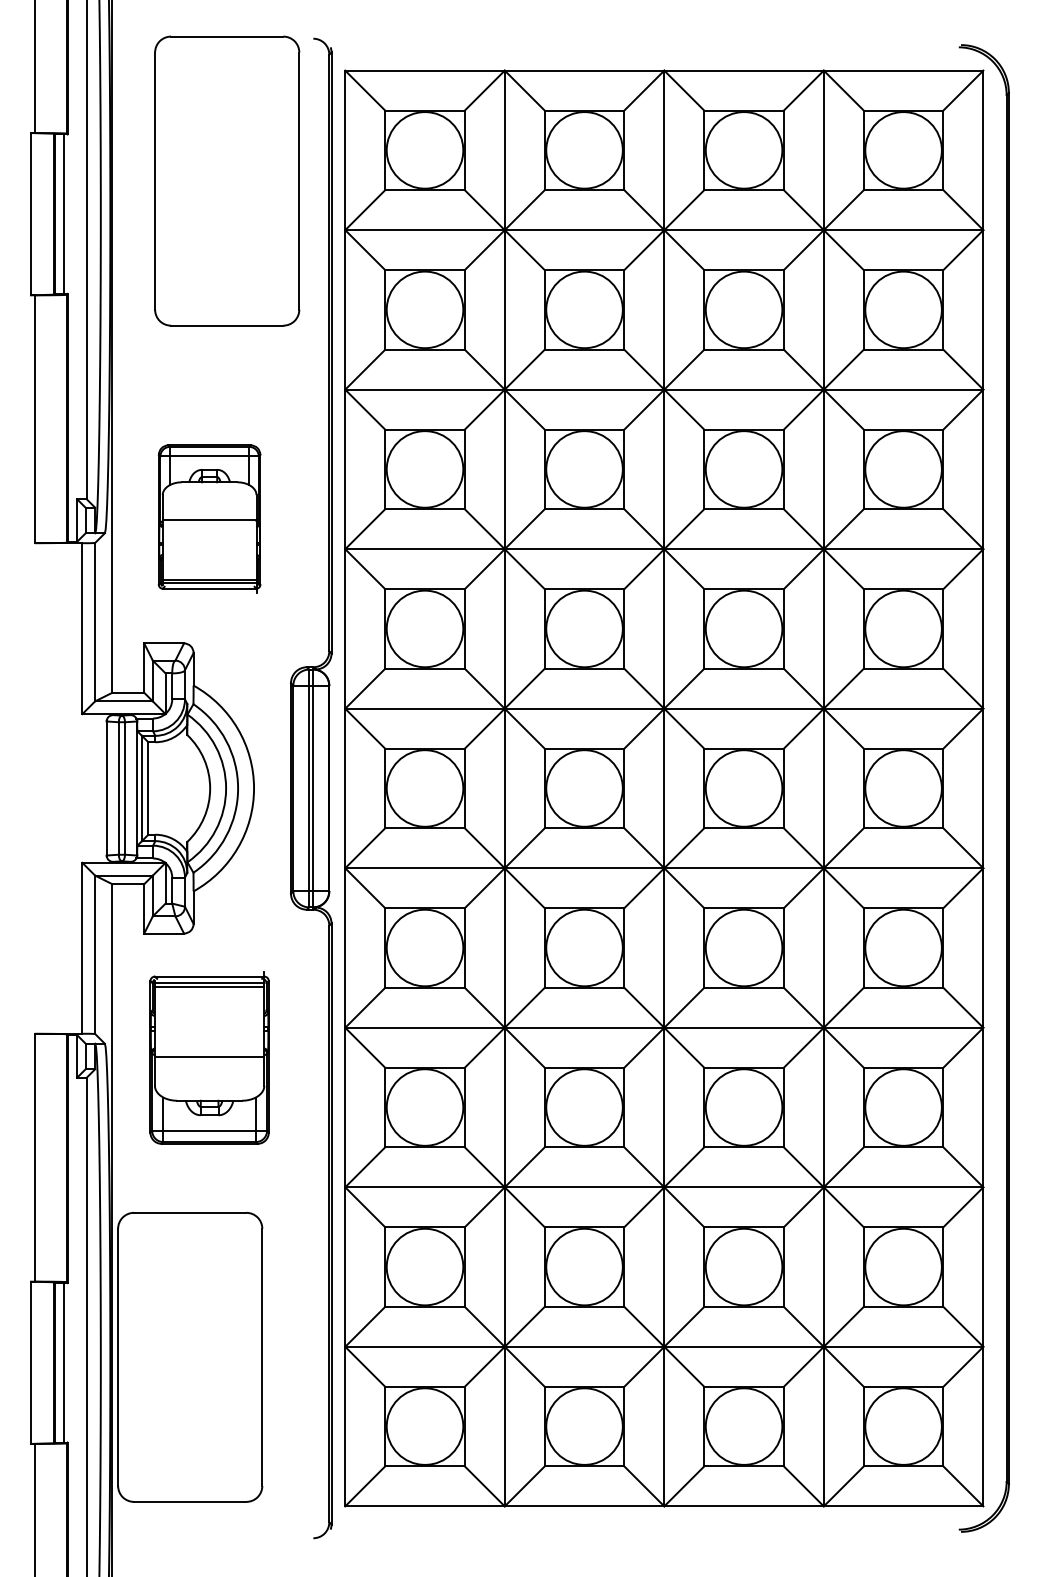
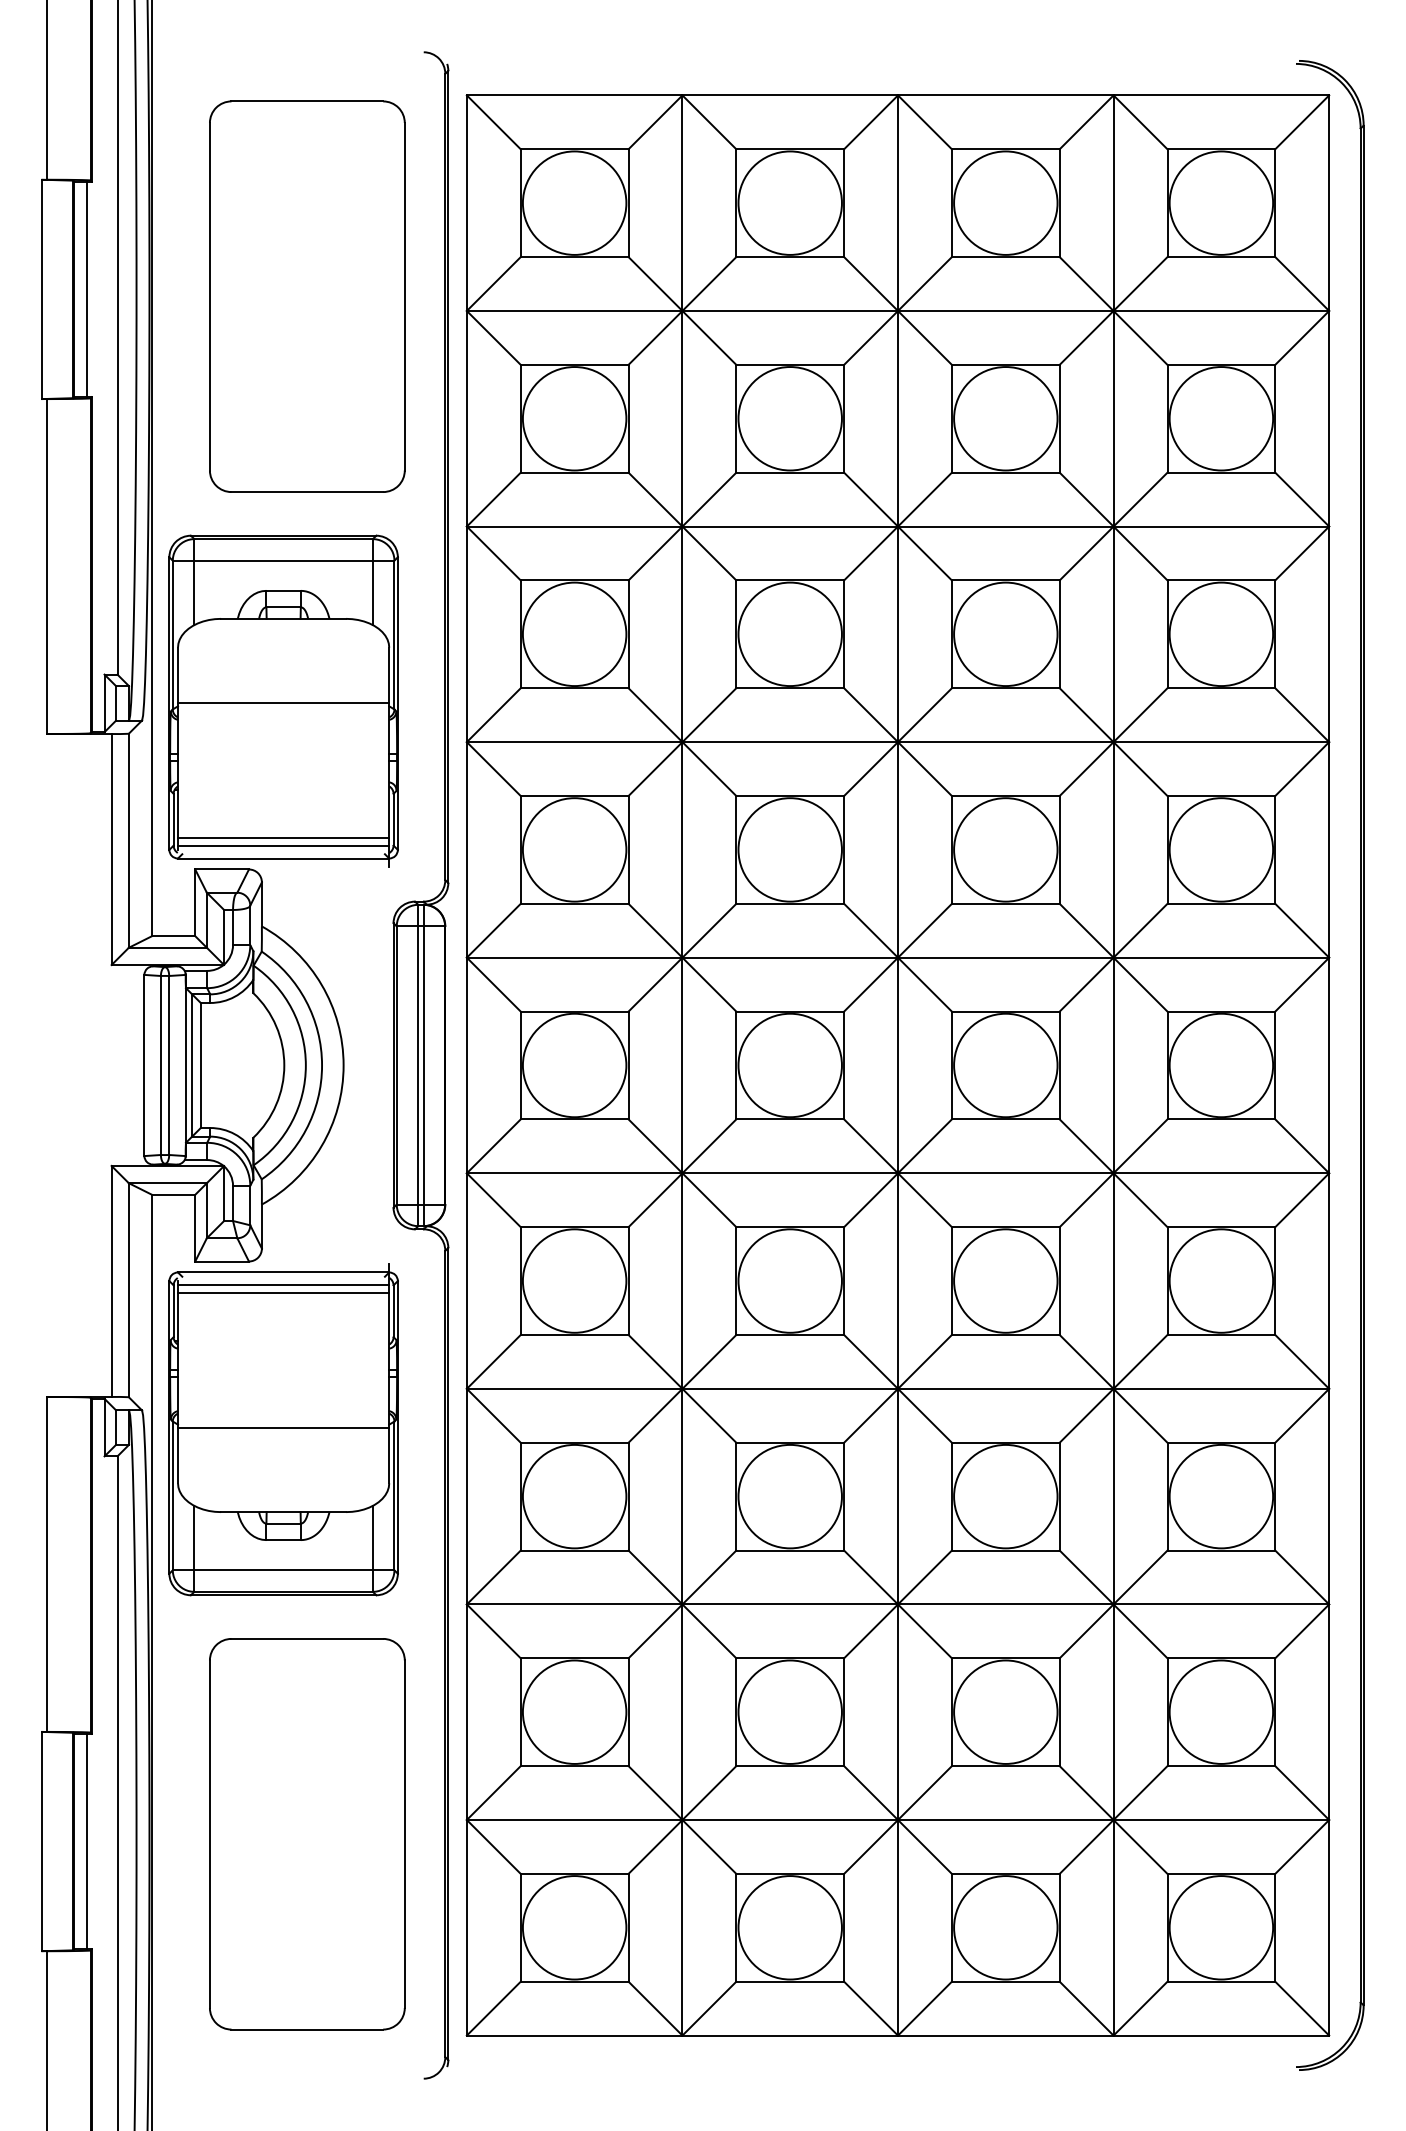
part: (227, 180) -> (307, 296), moved
part: (209, 518) -> (283, 700), size x1.67
part: (209, 1057) -> (283, 1429), size x1.43
part: (190, 1357) -> (307, 1834), moved

